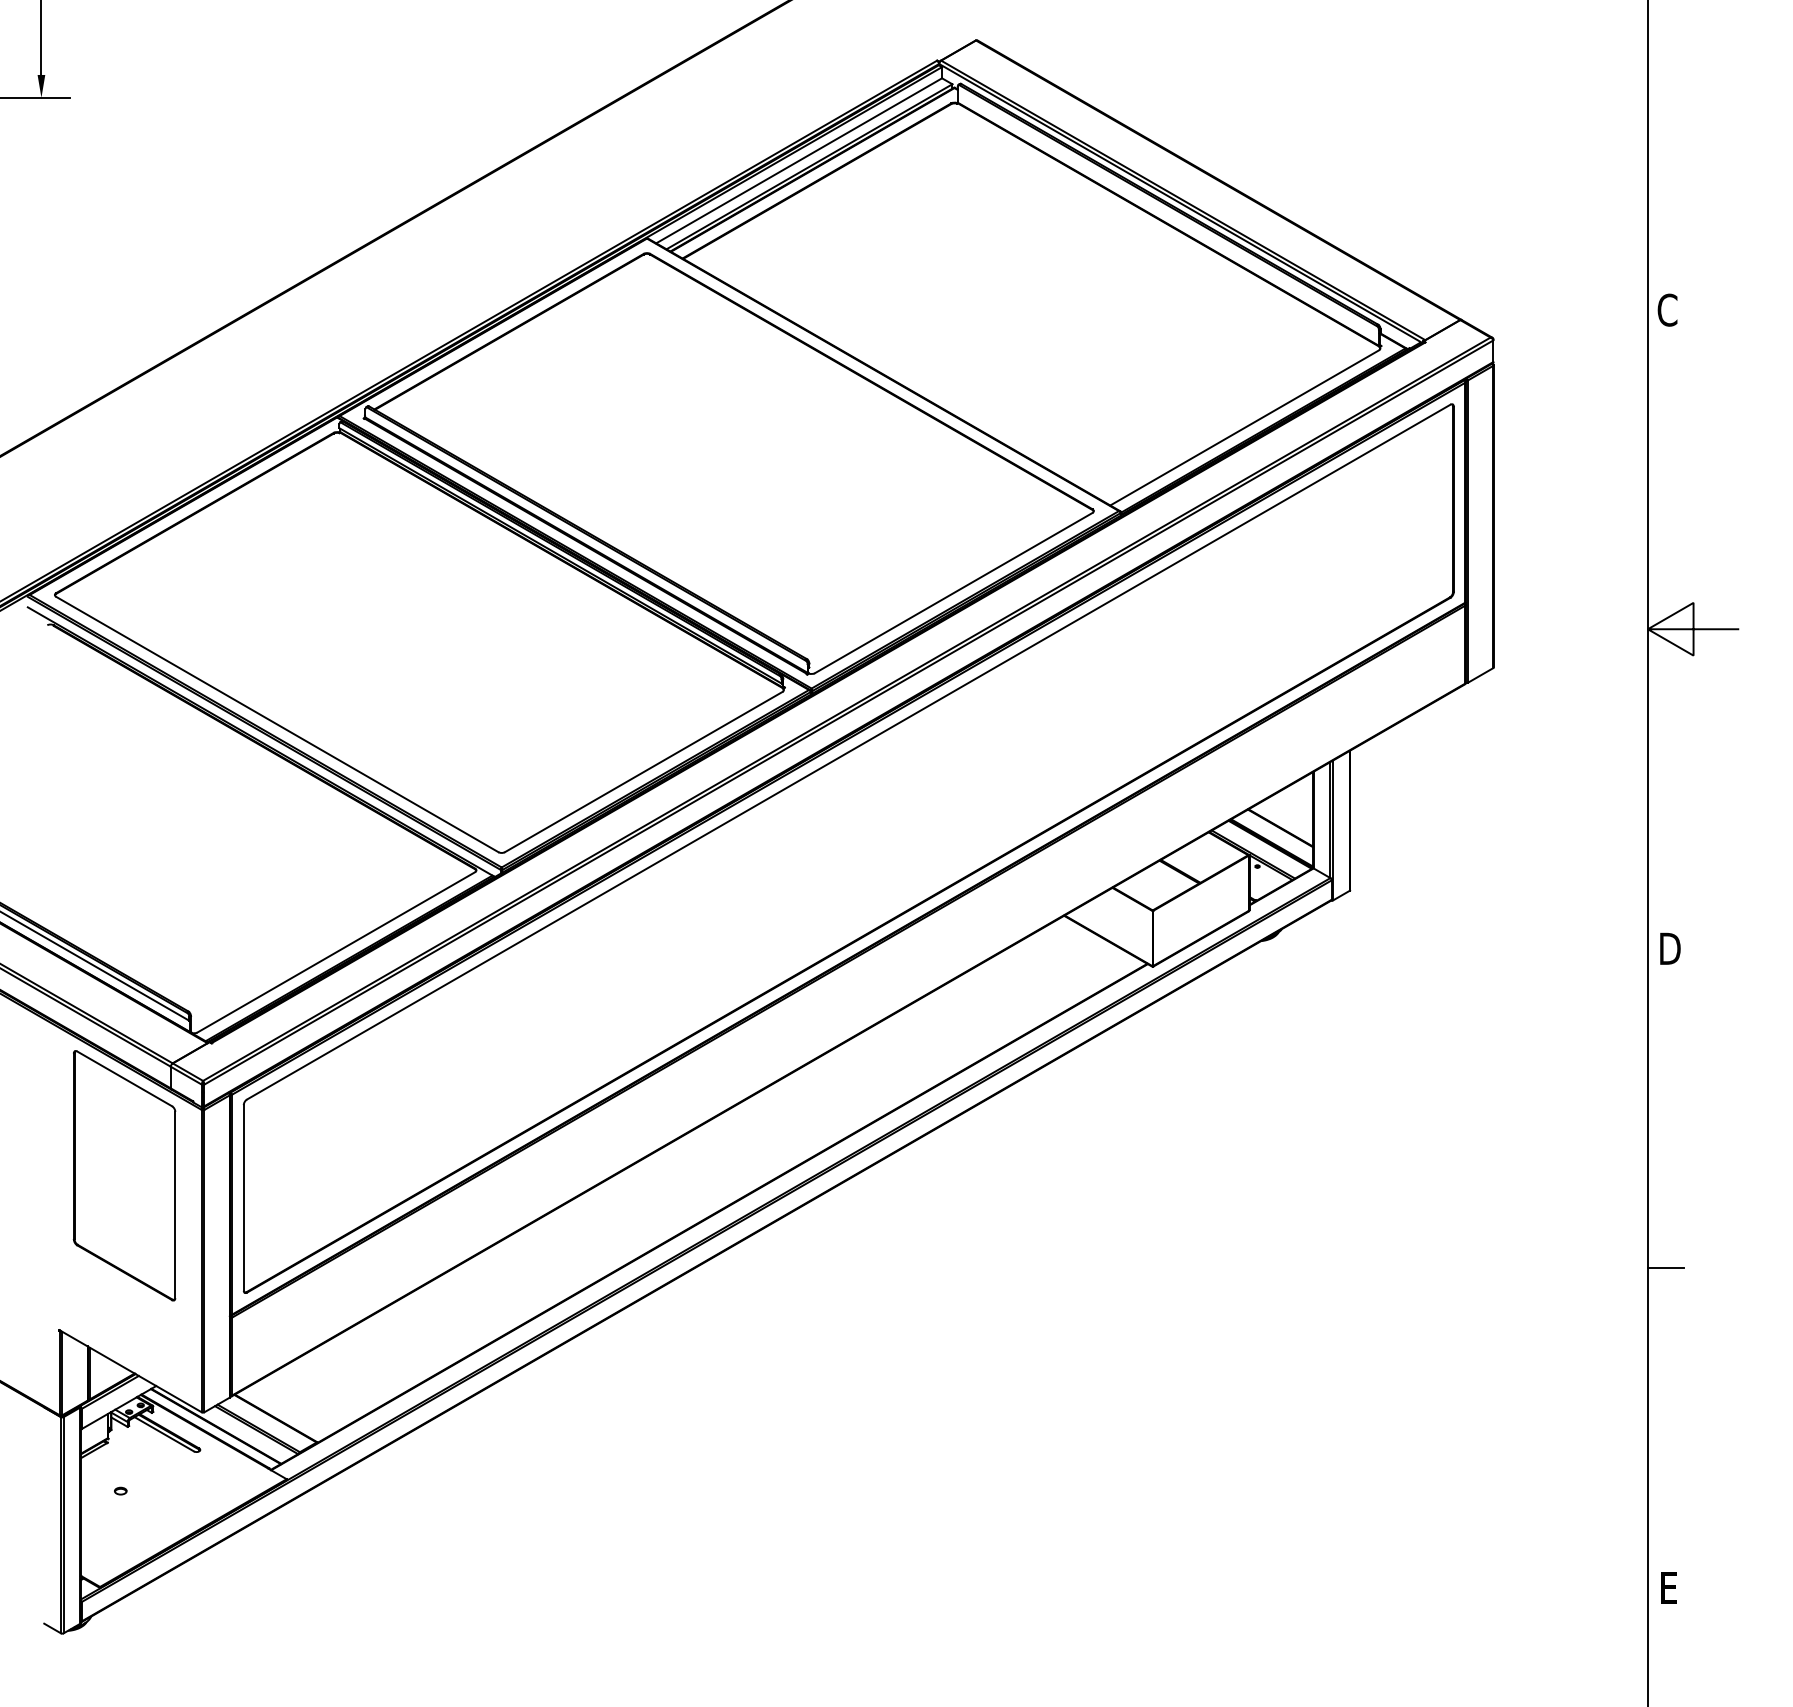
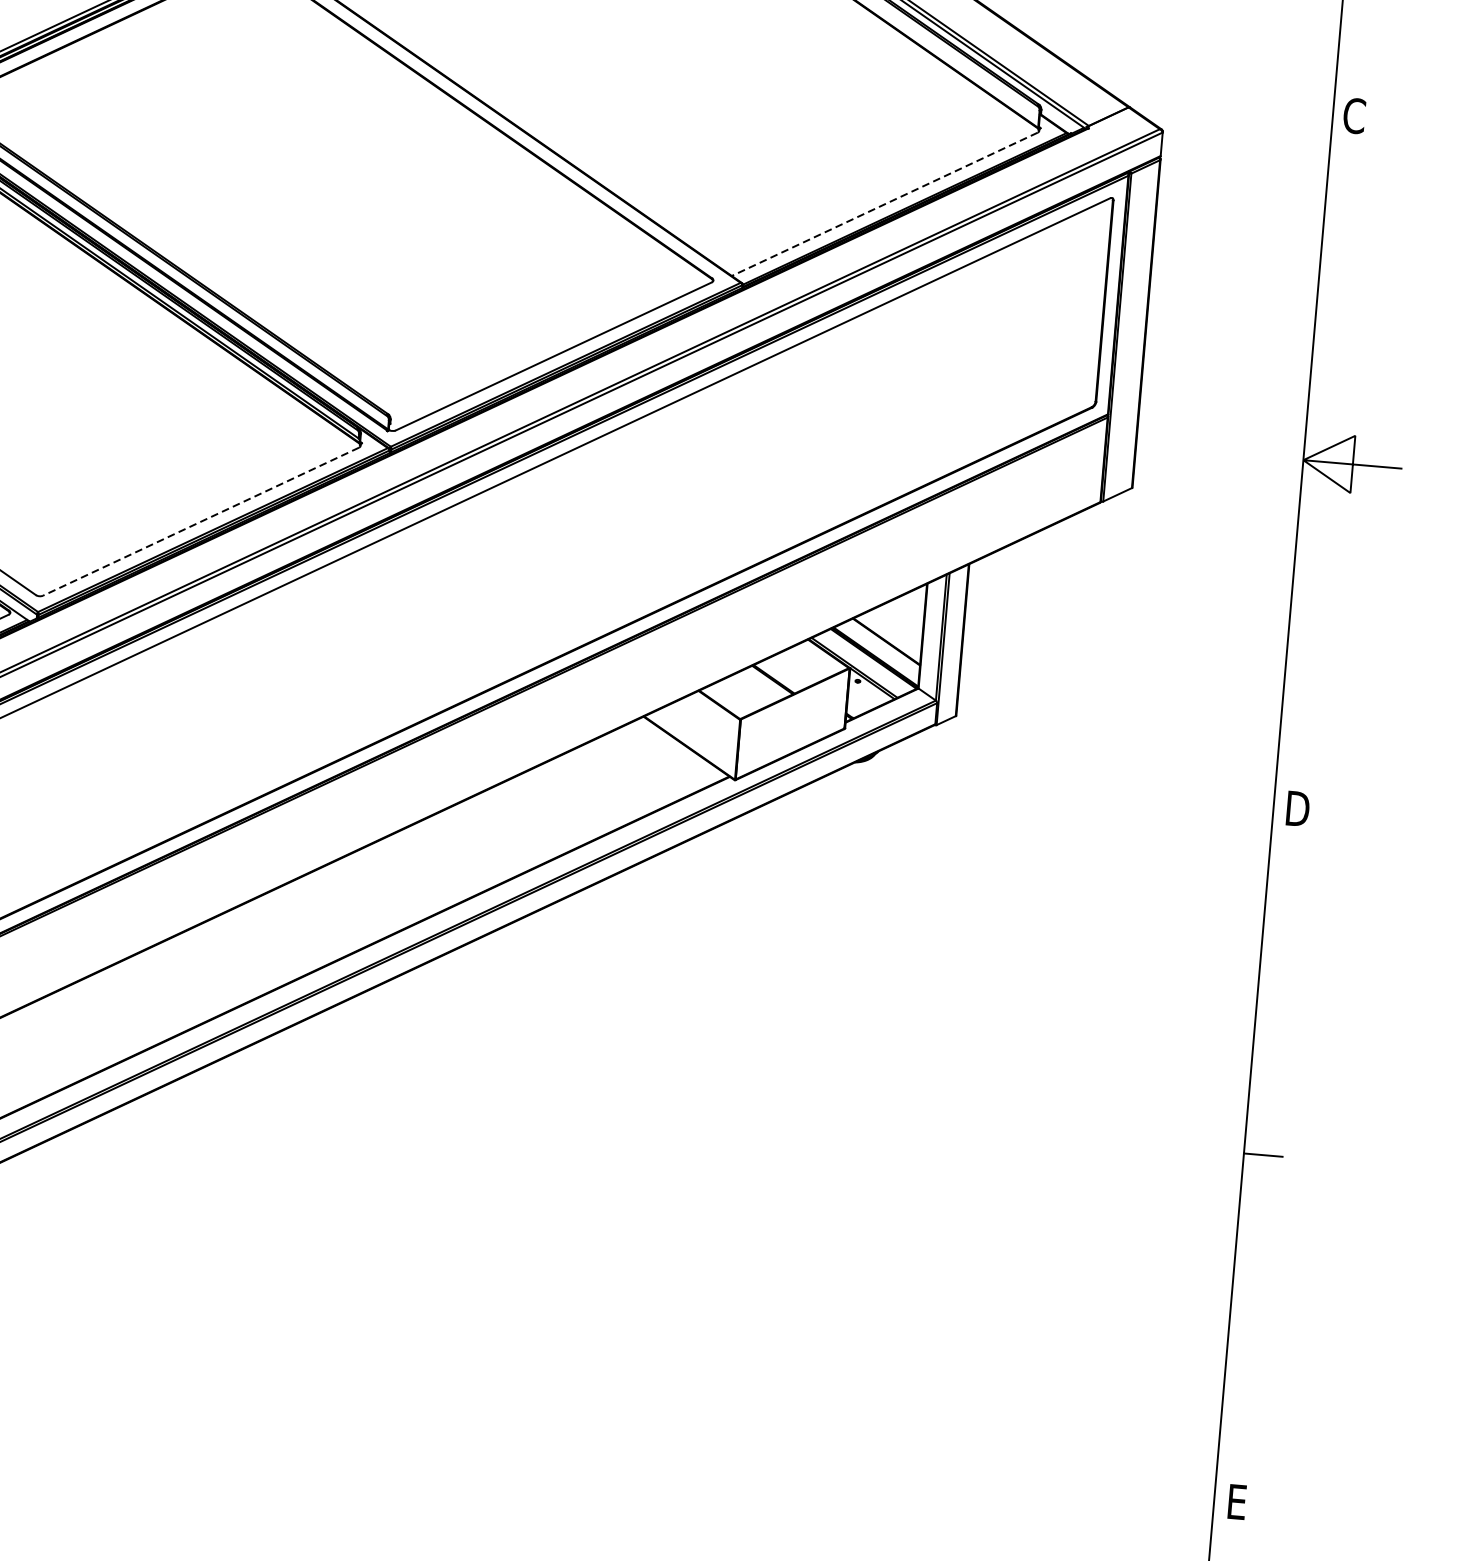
line: (1244, 428) -> (884, 204), solid -> dashed
line: (643, 772) -> (200, 522), solid -> dashed

